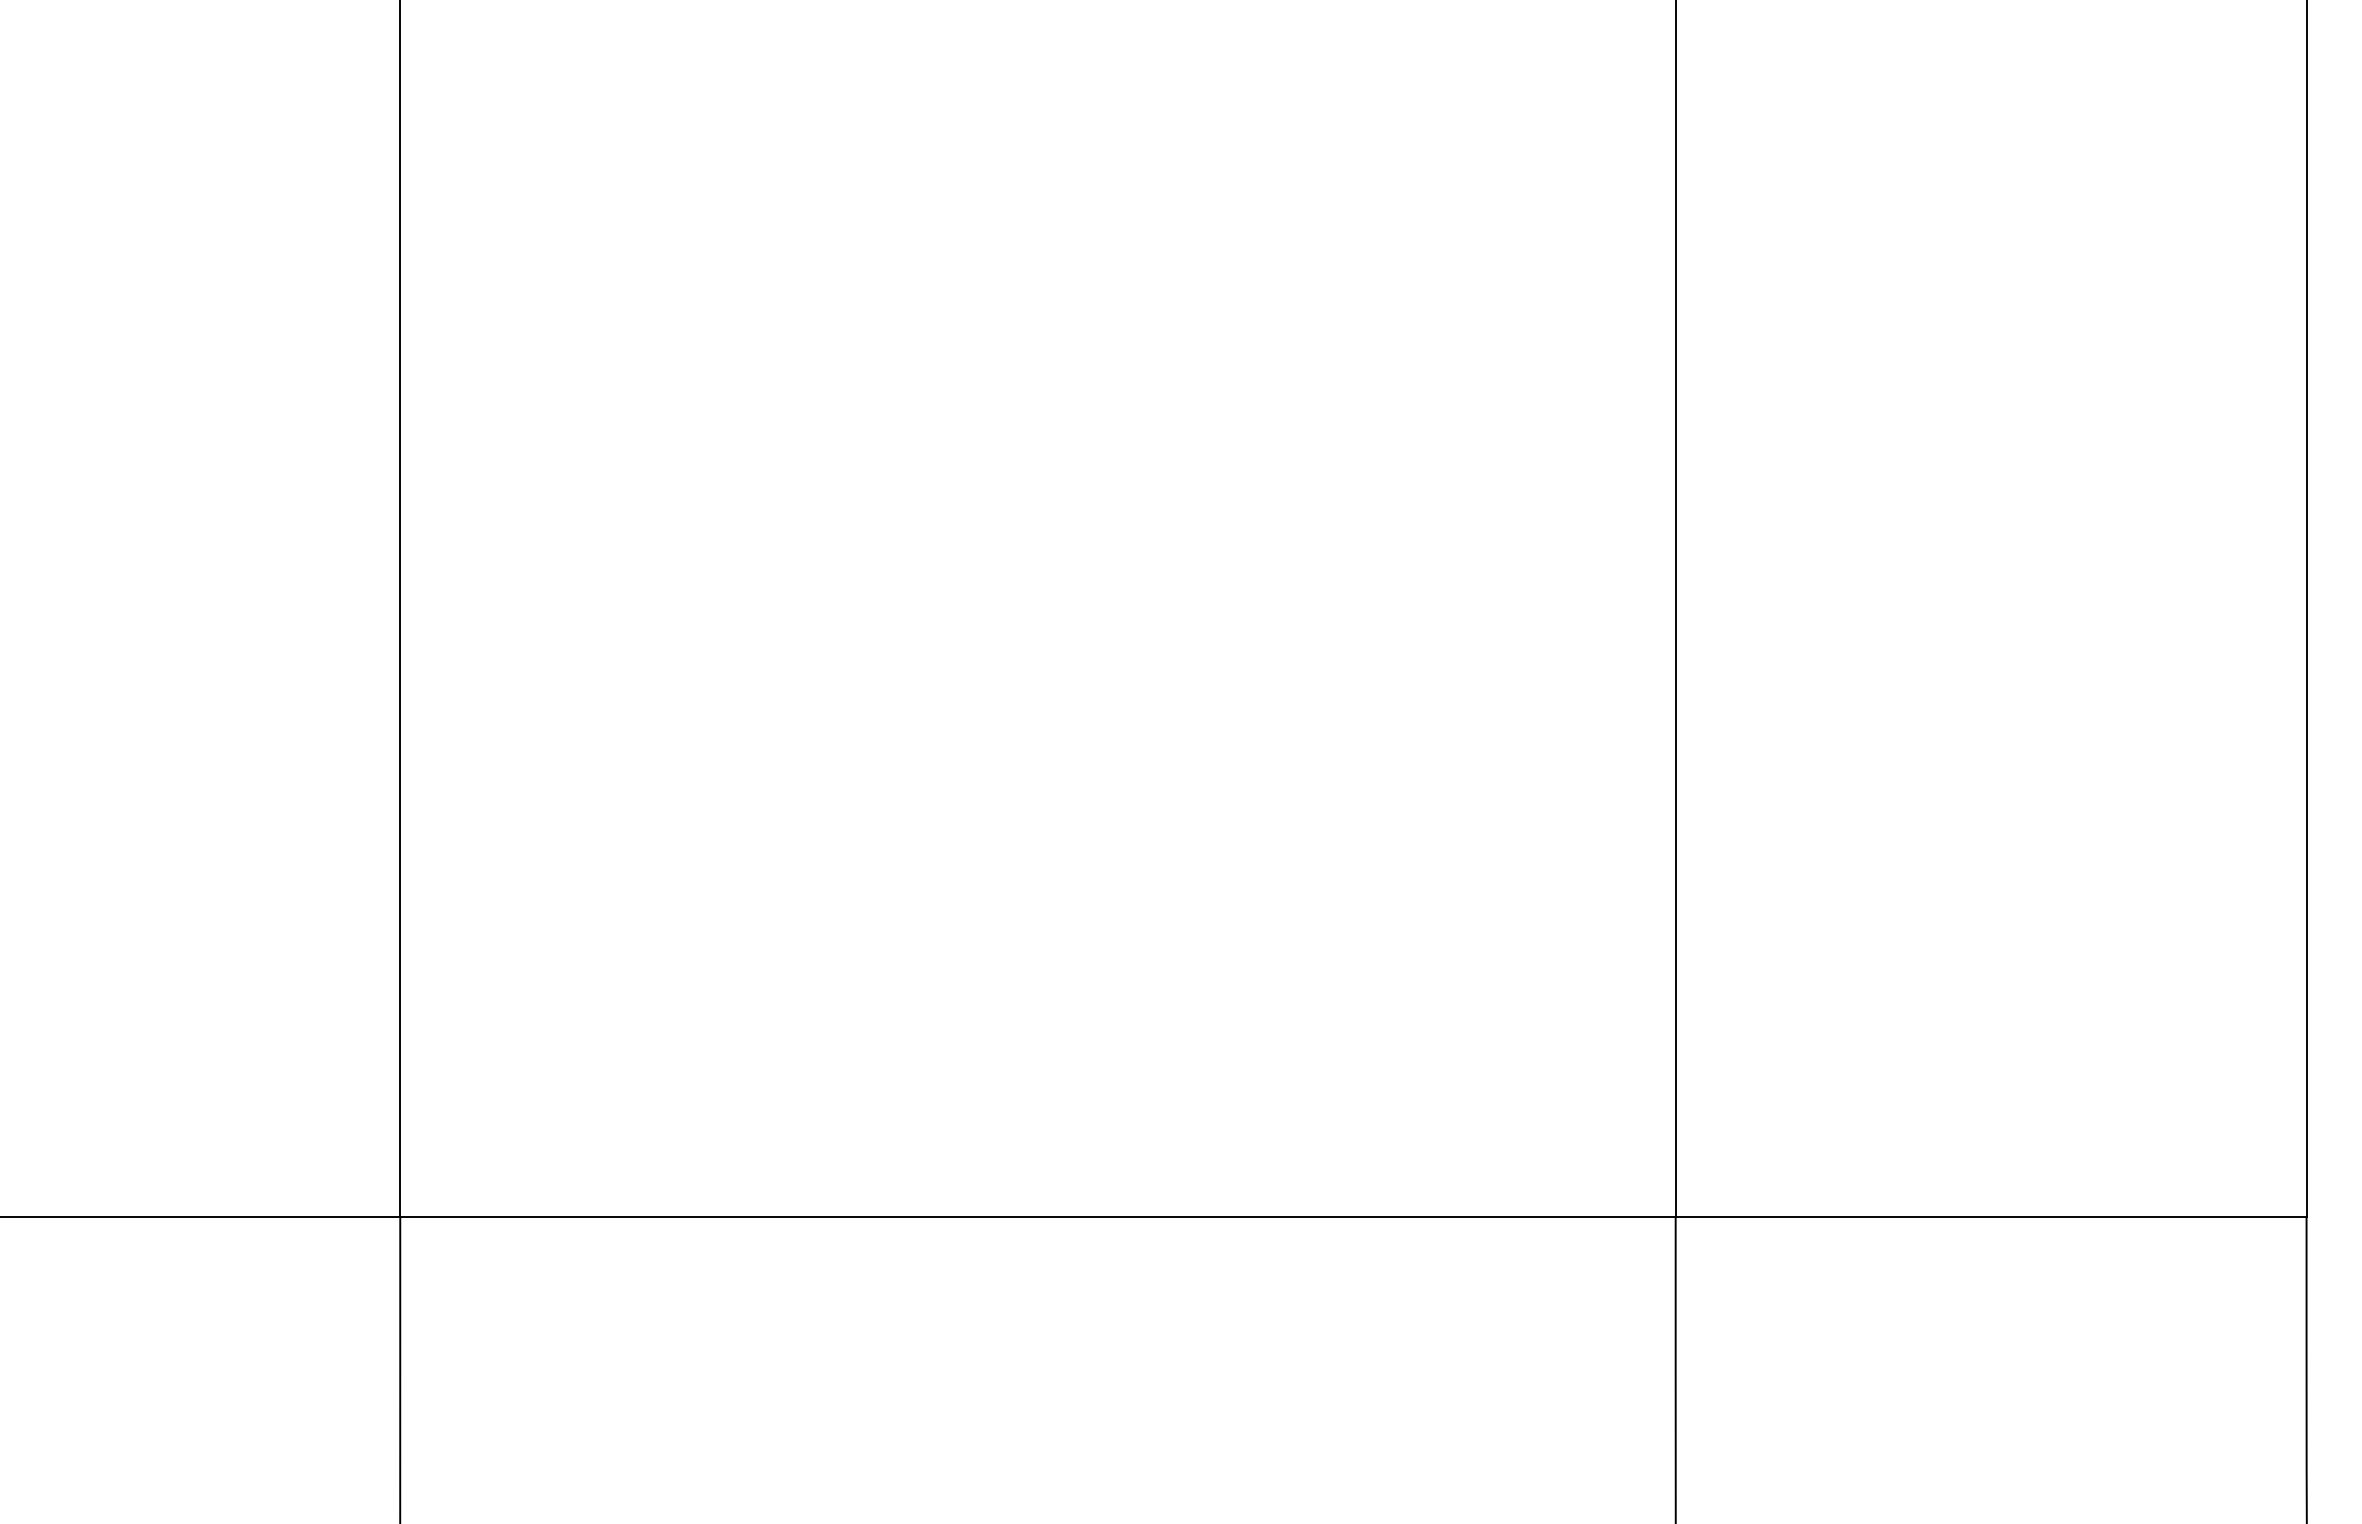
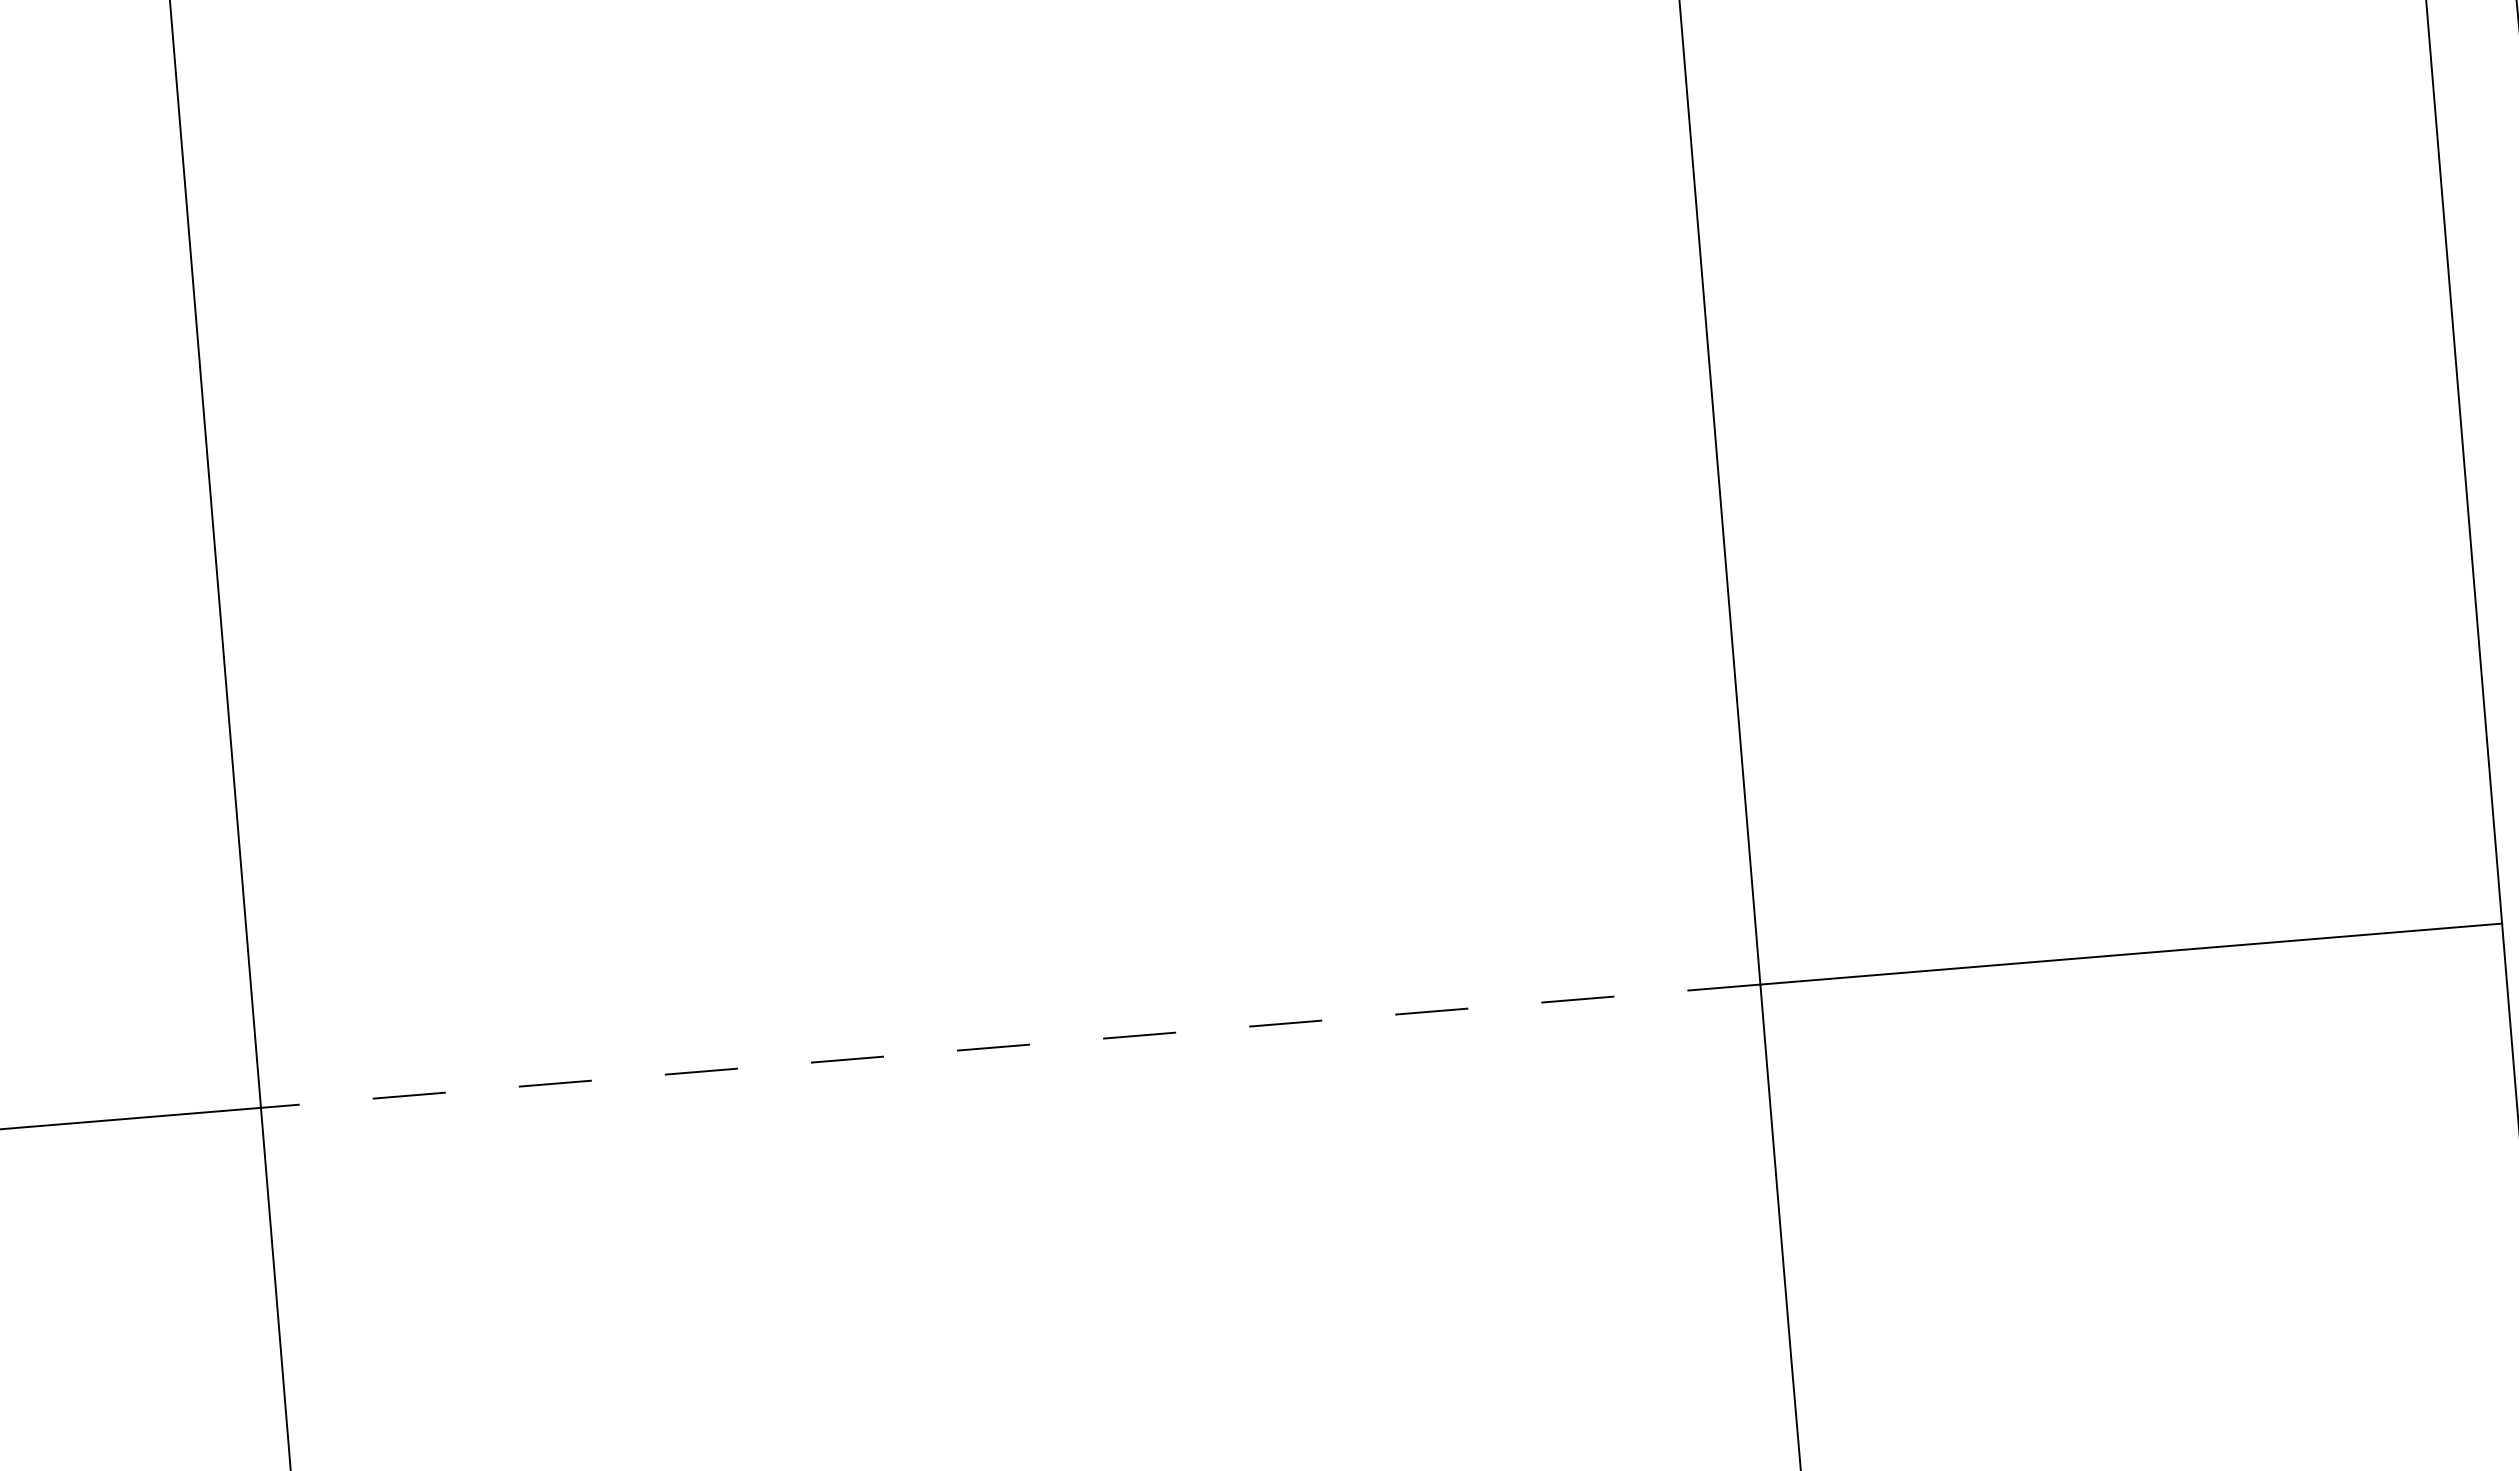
line: (1037, 1216) -> (1010, 1045), solid -> dashed

